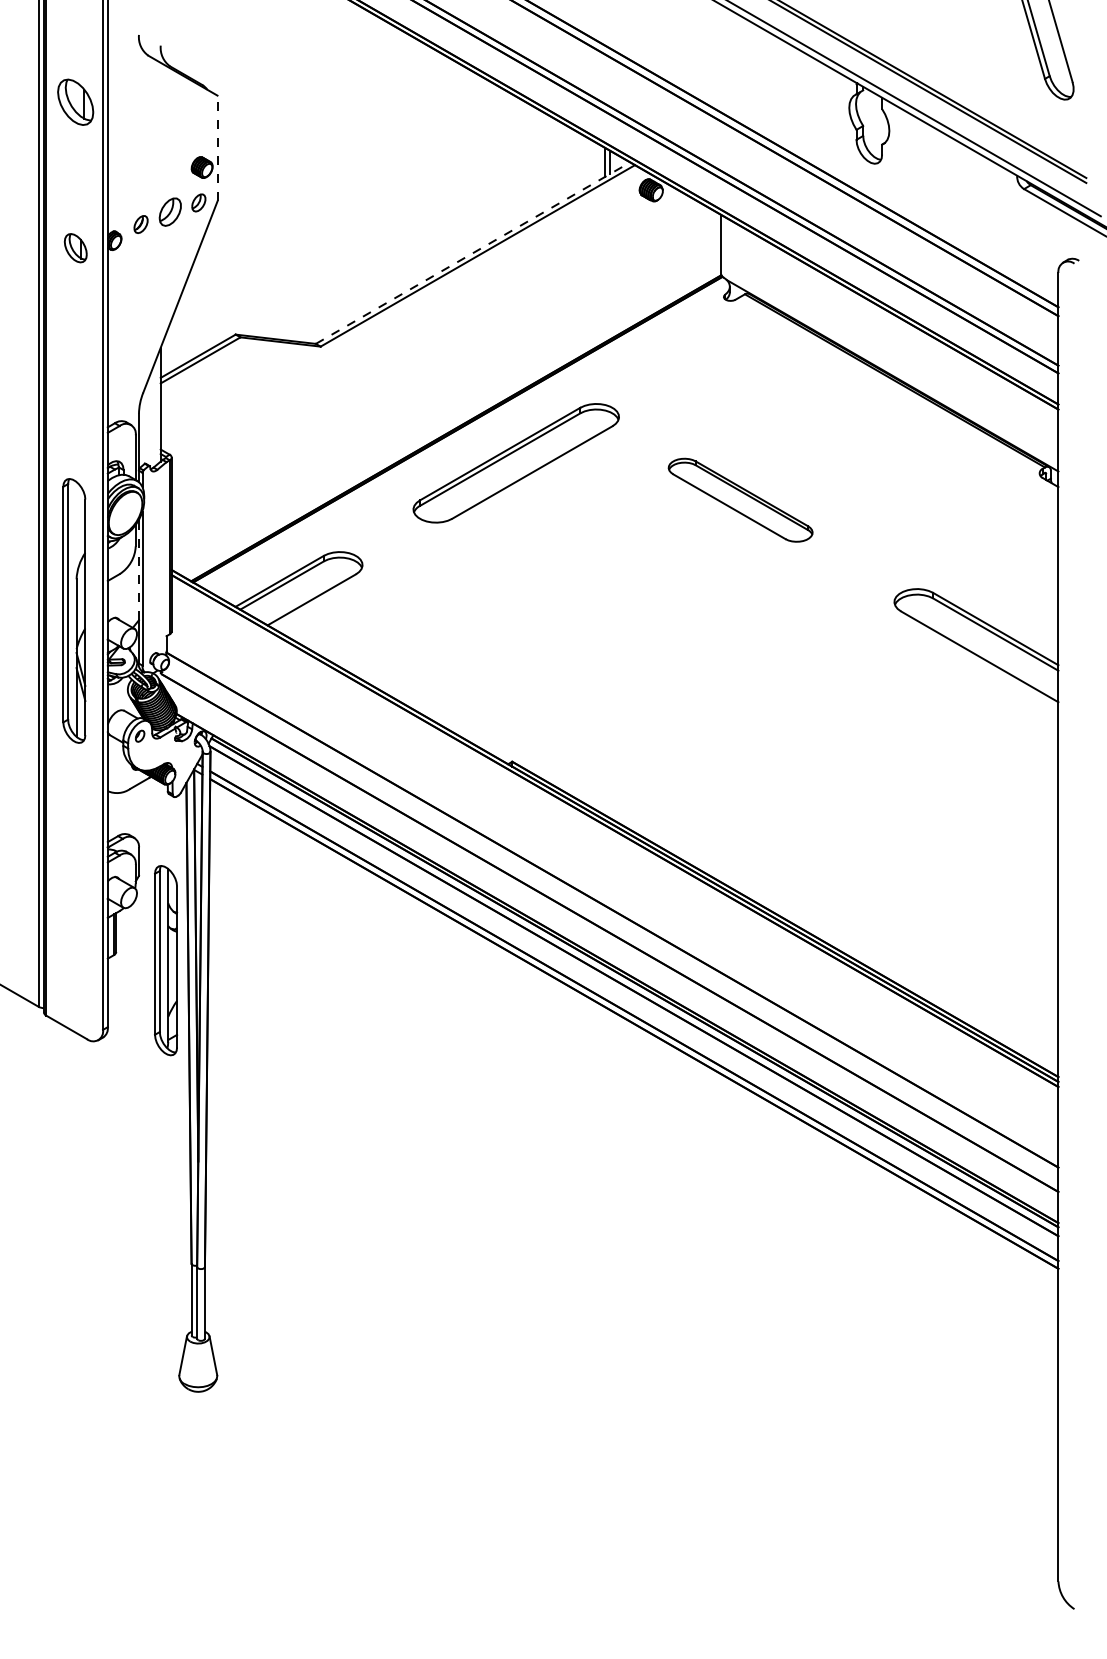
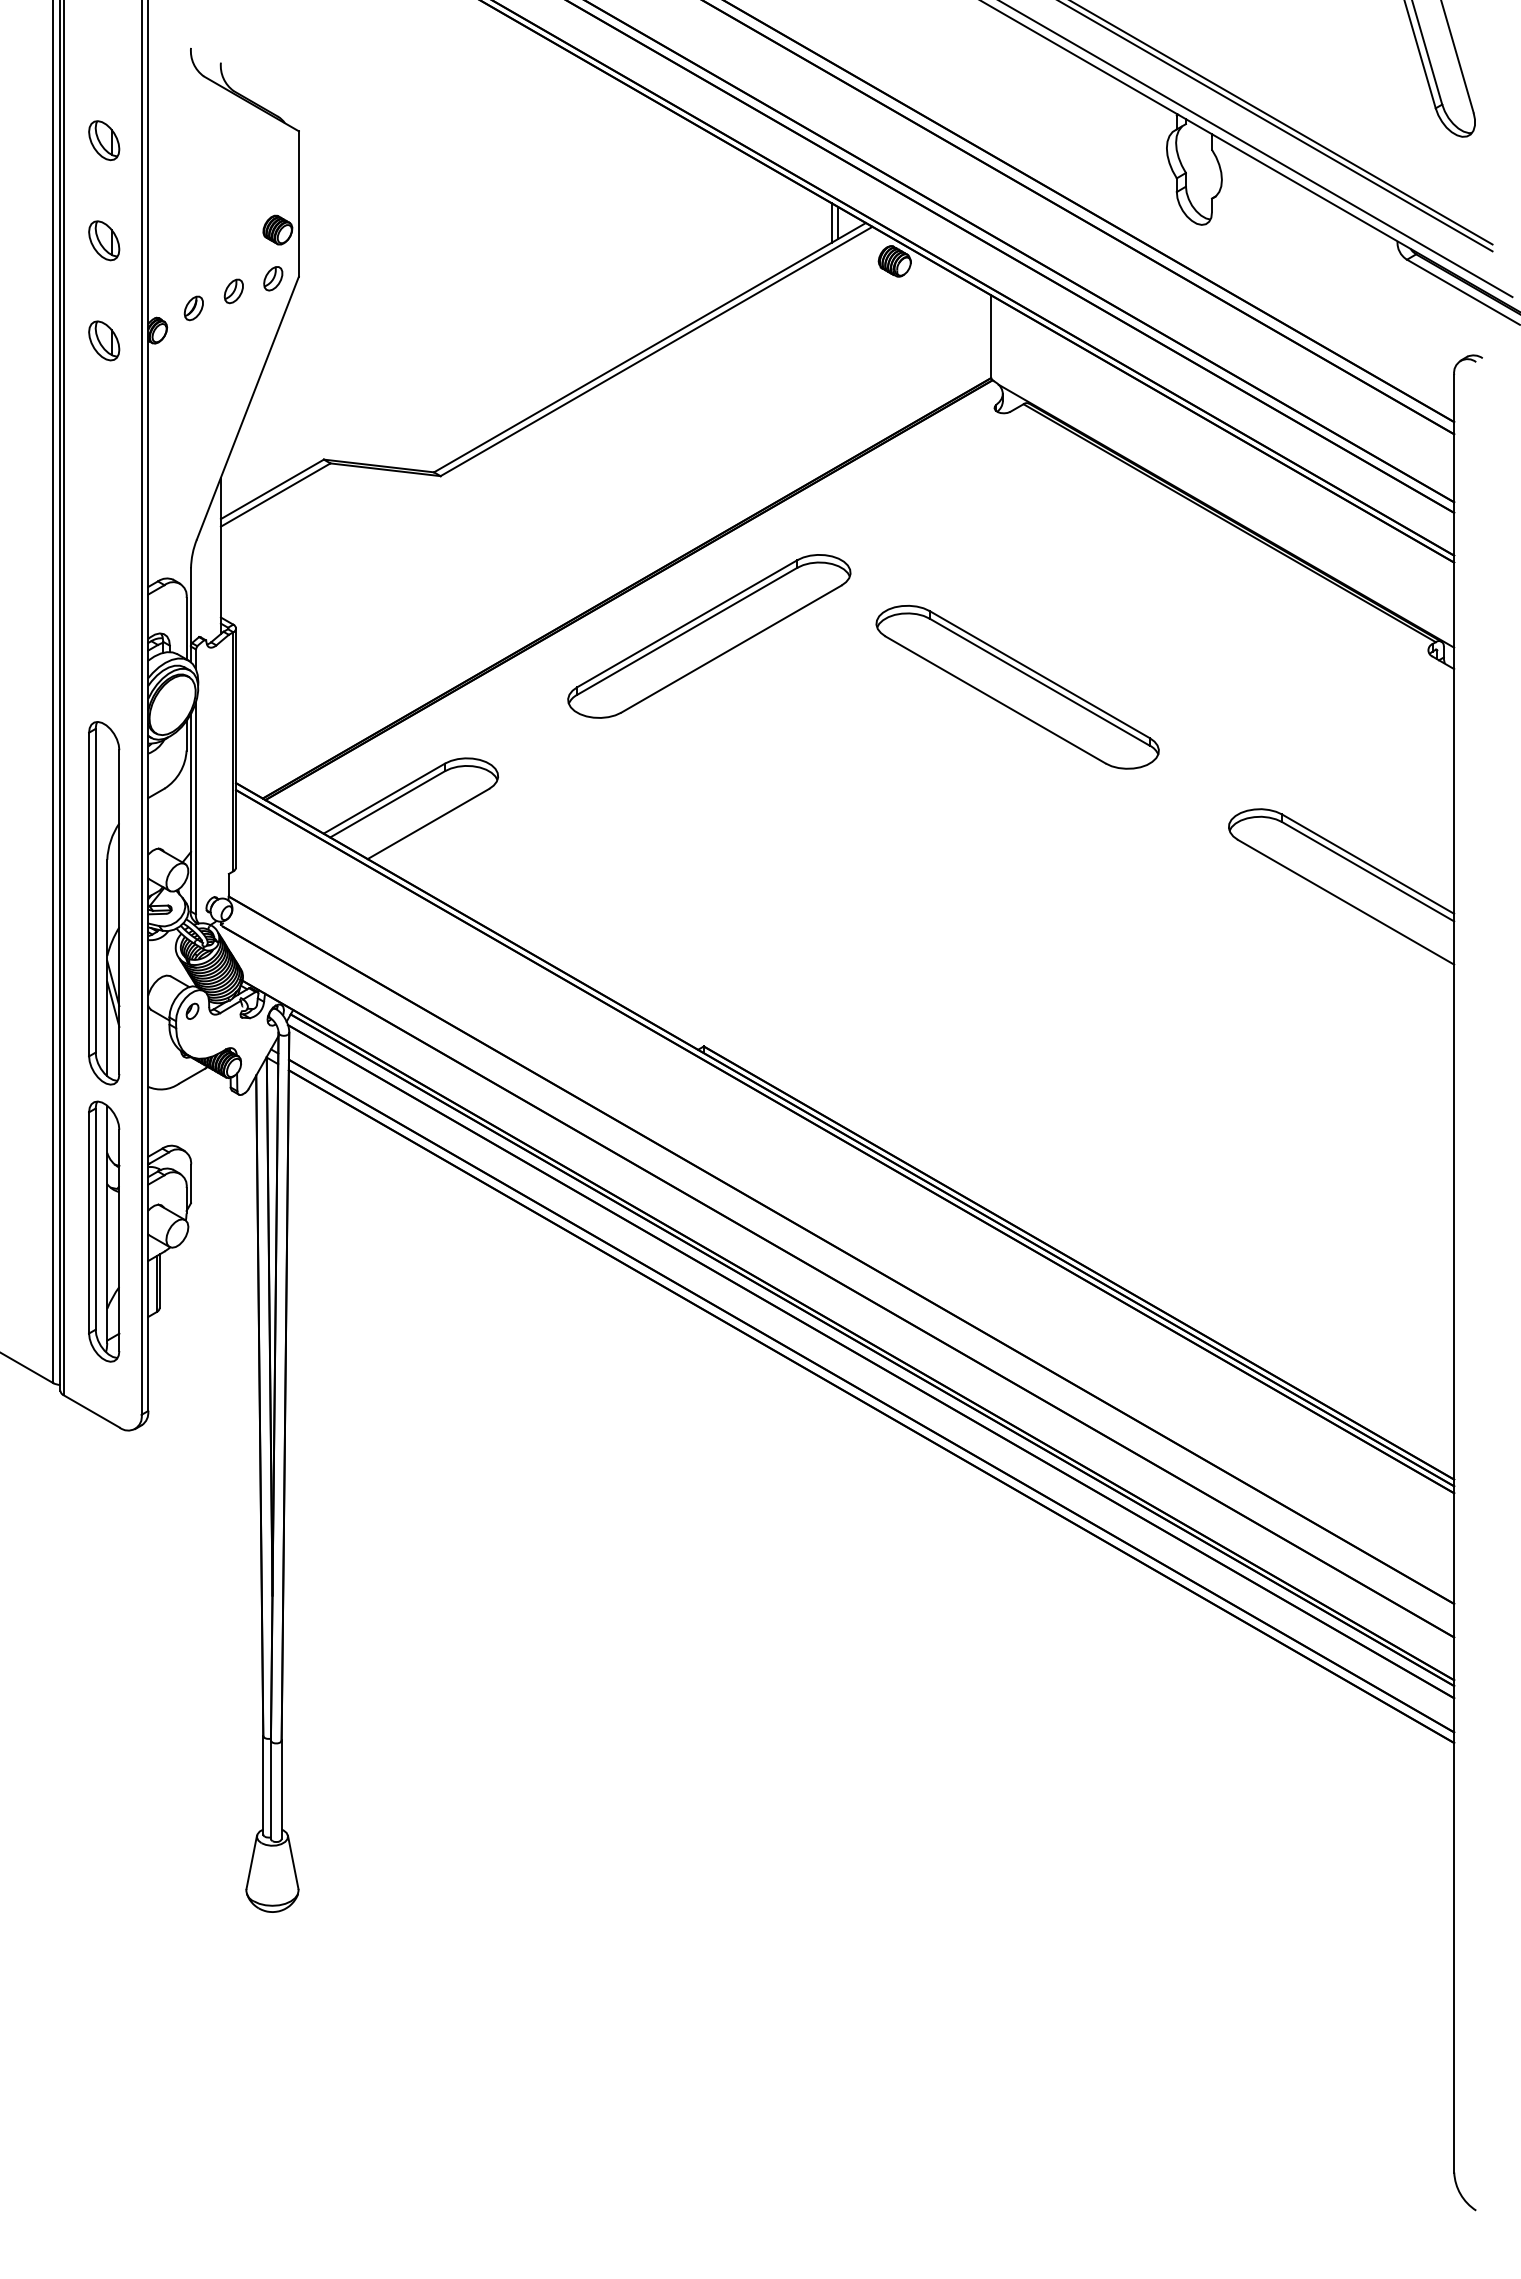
part: (75, 102) -> (104, 140), size x0.62
line: (217, 148) -> (298, 203), dashed -> solid
part: (75, 175) -> (104, 240), added
part: (169, 212) -> (233, 291), size x0.62
line: (473, 253) -> (650, 347), dashed -> solid
part: (740, 499) -> (1017, 686), size x1.43
line: (139, 570) -> (191, 783), dashed -> solid
part: (74, 611) -> (104, 903), moved
part: (166, 960) -> (104, 1231), moved

